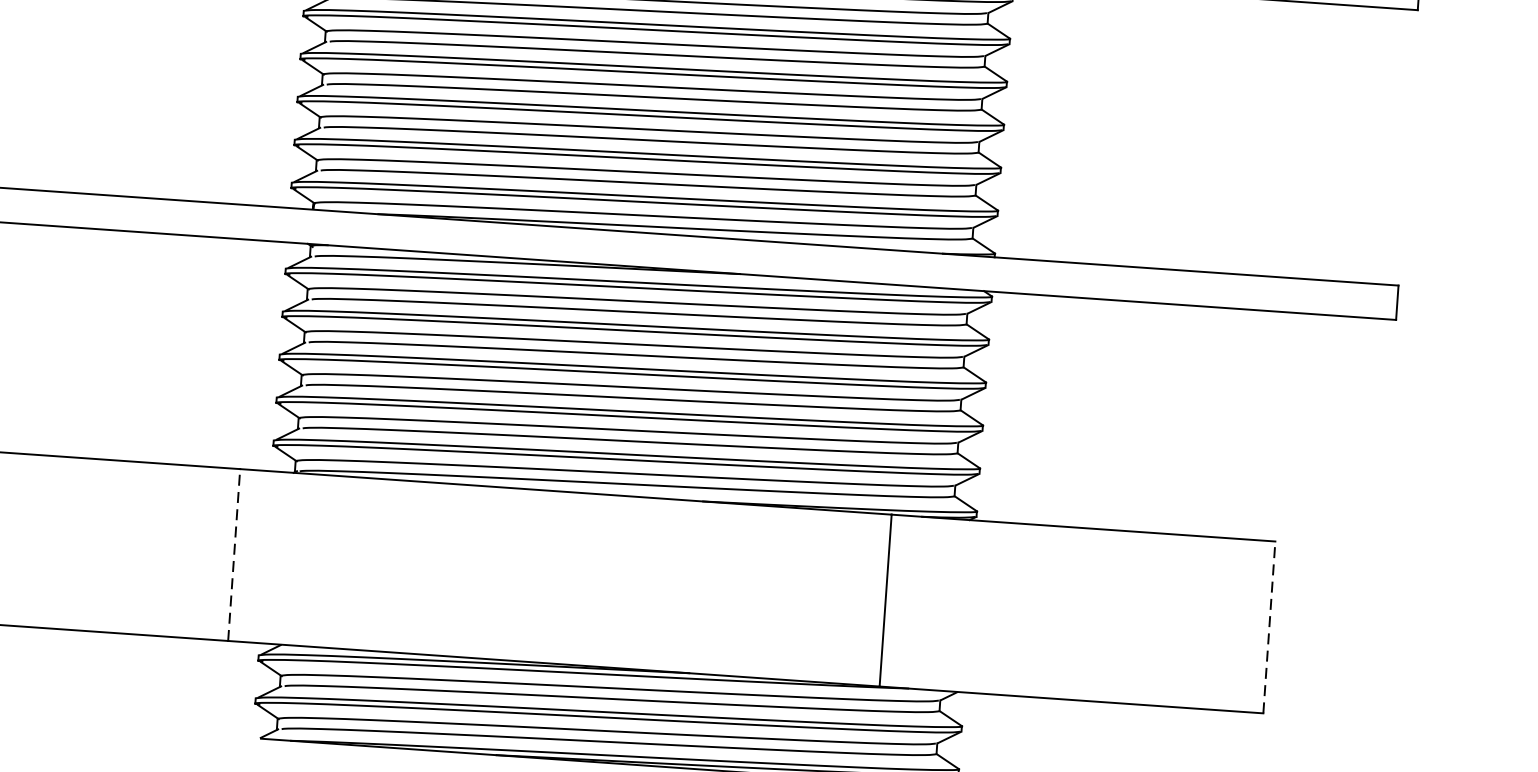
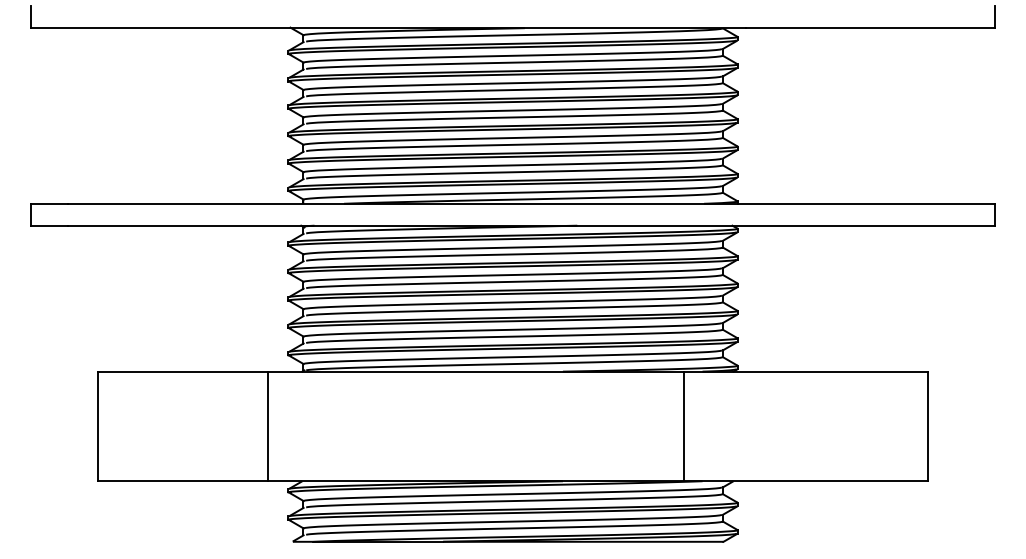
line: (234, 555) -> (268, 426), dashed -> solid
line: (1269, 627) -> (928, 426), dashed -> solid

